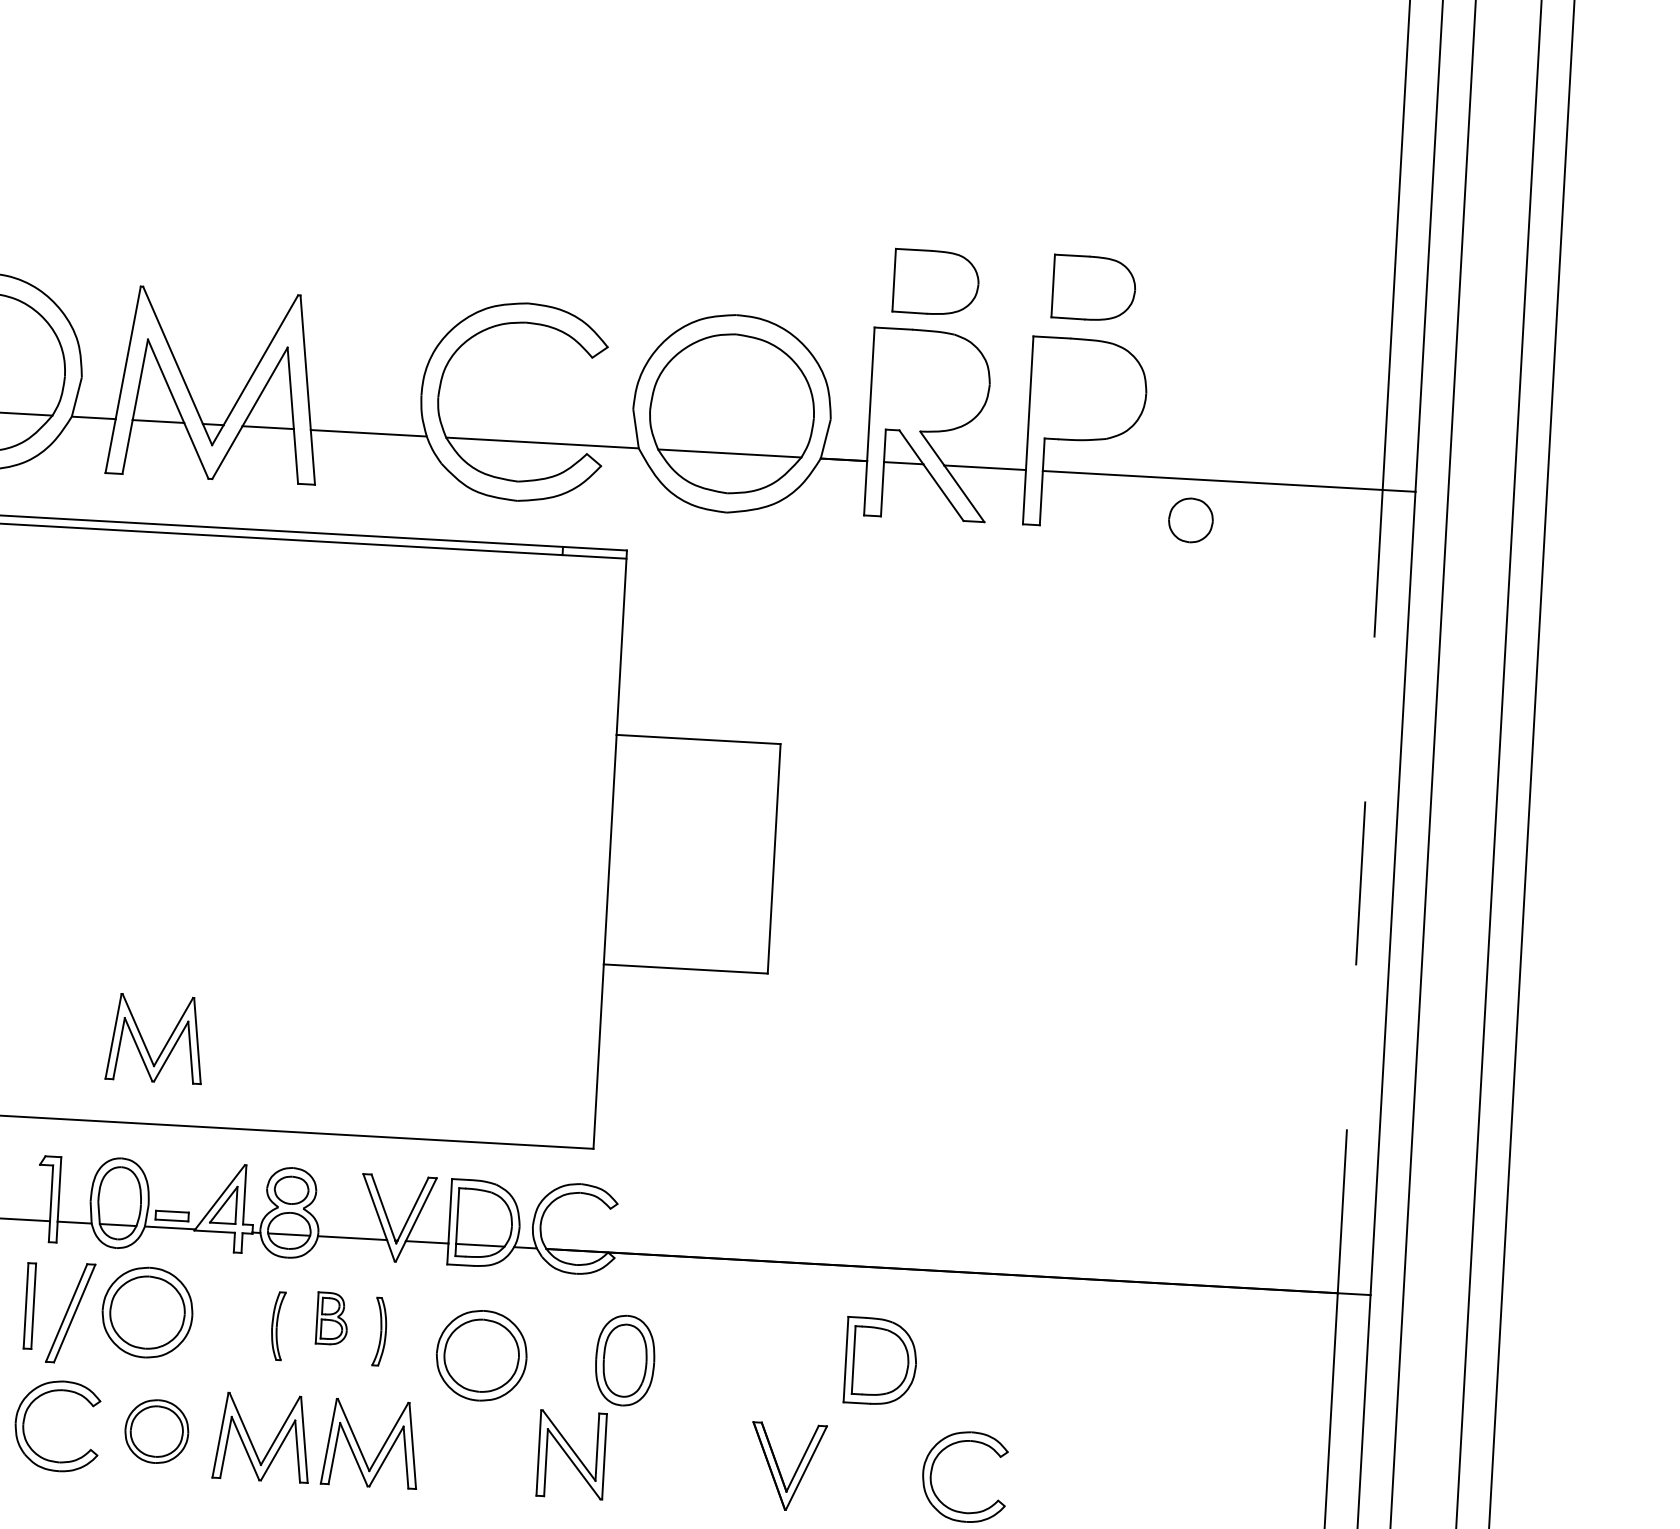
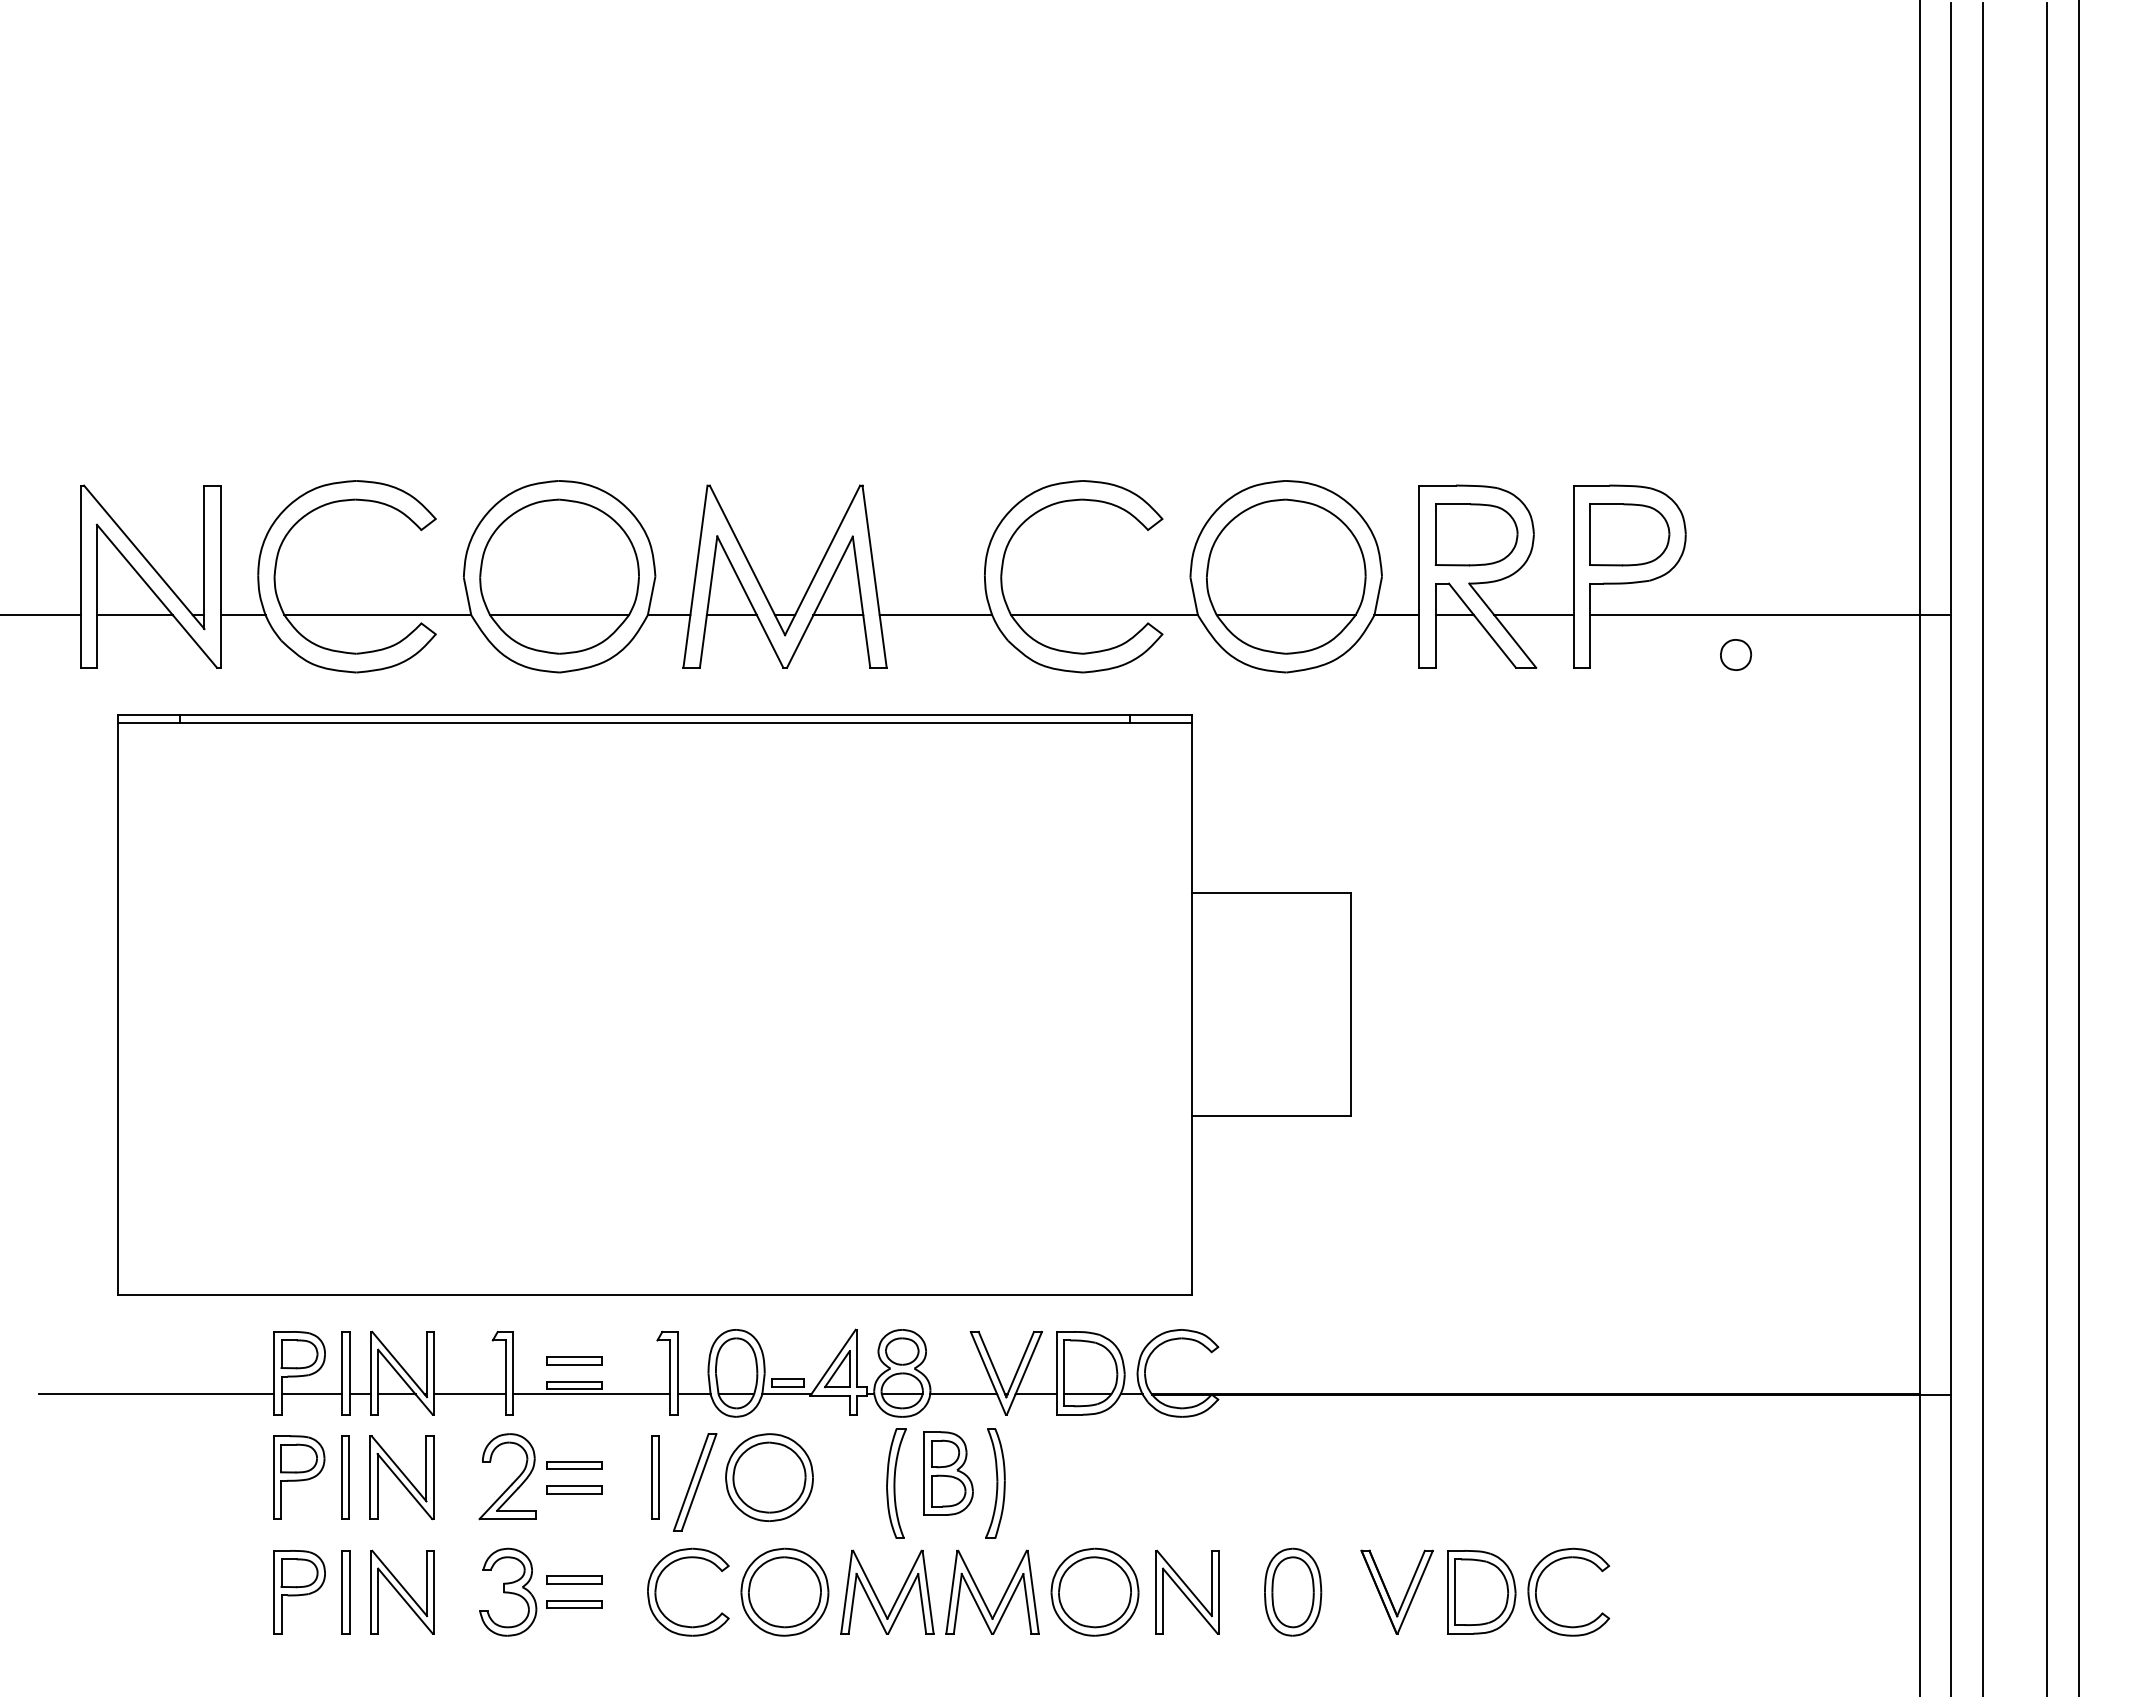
part: (936, 282) -> (1476, 534), moved
part: (1093, 288) -> (1629, 534), moved
part: (1191, 519) -> (1736, 654), size x0.71
line: (1360, 891) -> (1919, 1004), dashed -> solid
part: (145, 1042) -> (752, 1216), removed
part: (332, 1318) -> (948, 1473), size x1.67
part: (278, 1326) -> (896, 1483), size x1.67
part: (380, 1331) -> (995, 1483), size x1.67
part: (481, 1354) -> (1094, 1591), moved
part: (625, 1359) -> (1293, 1591), moved
part: (880, 1361) -> (1481, 1592), moved
part: (156, 1430) -> (784, 1591), size x1.43

